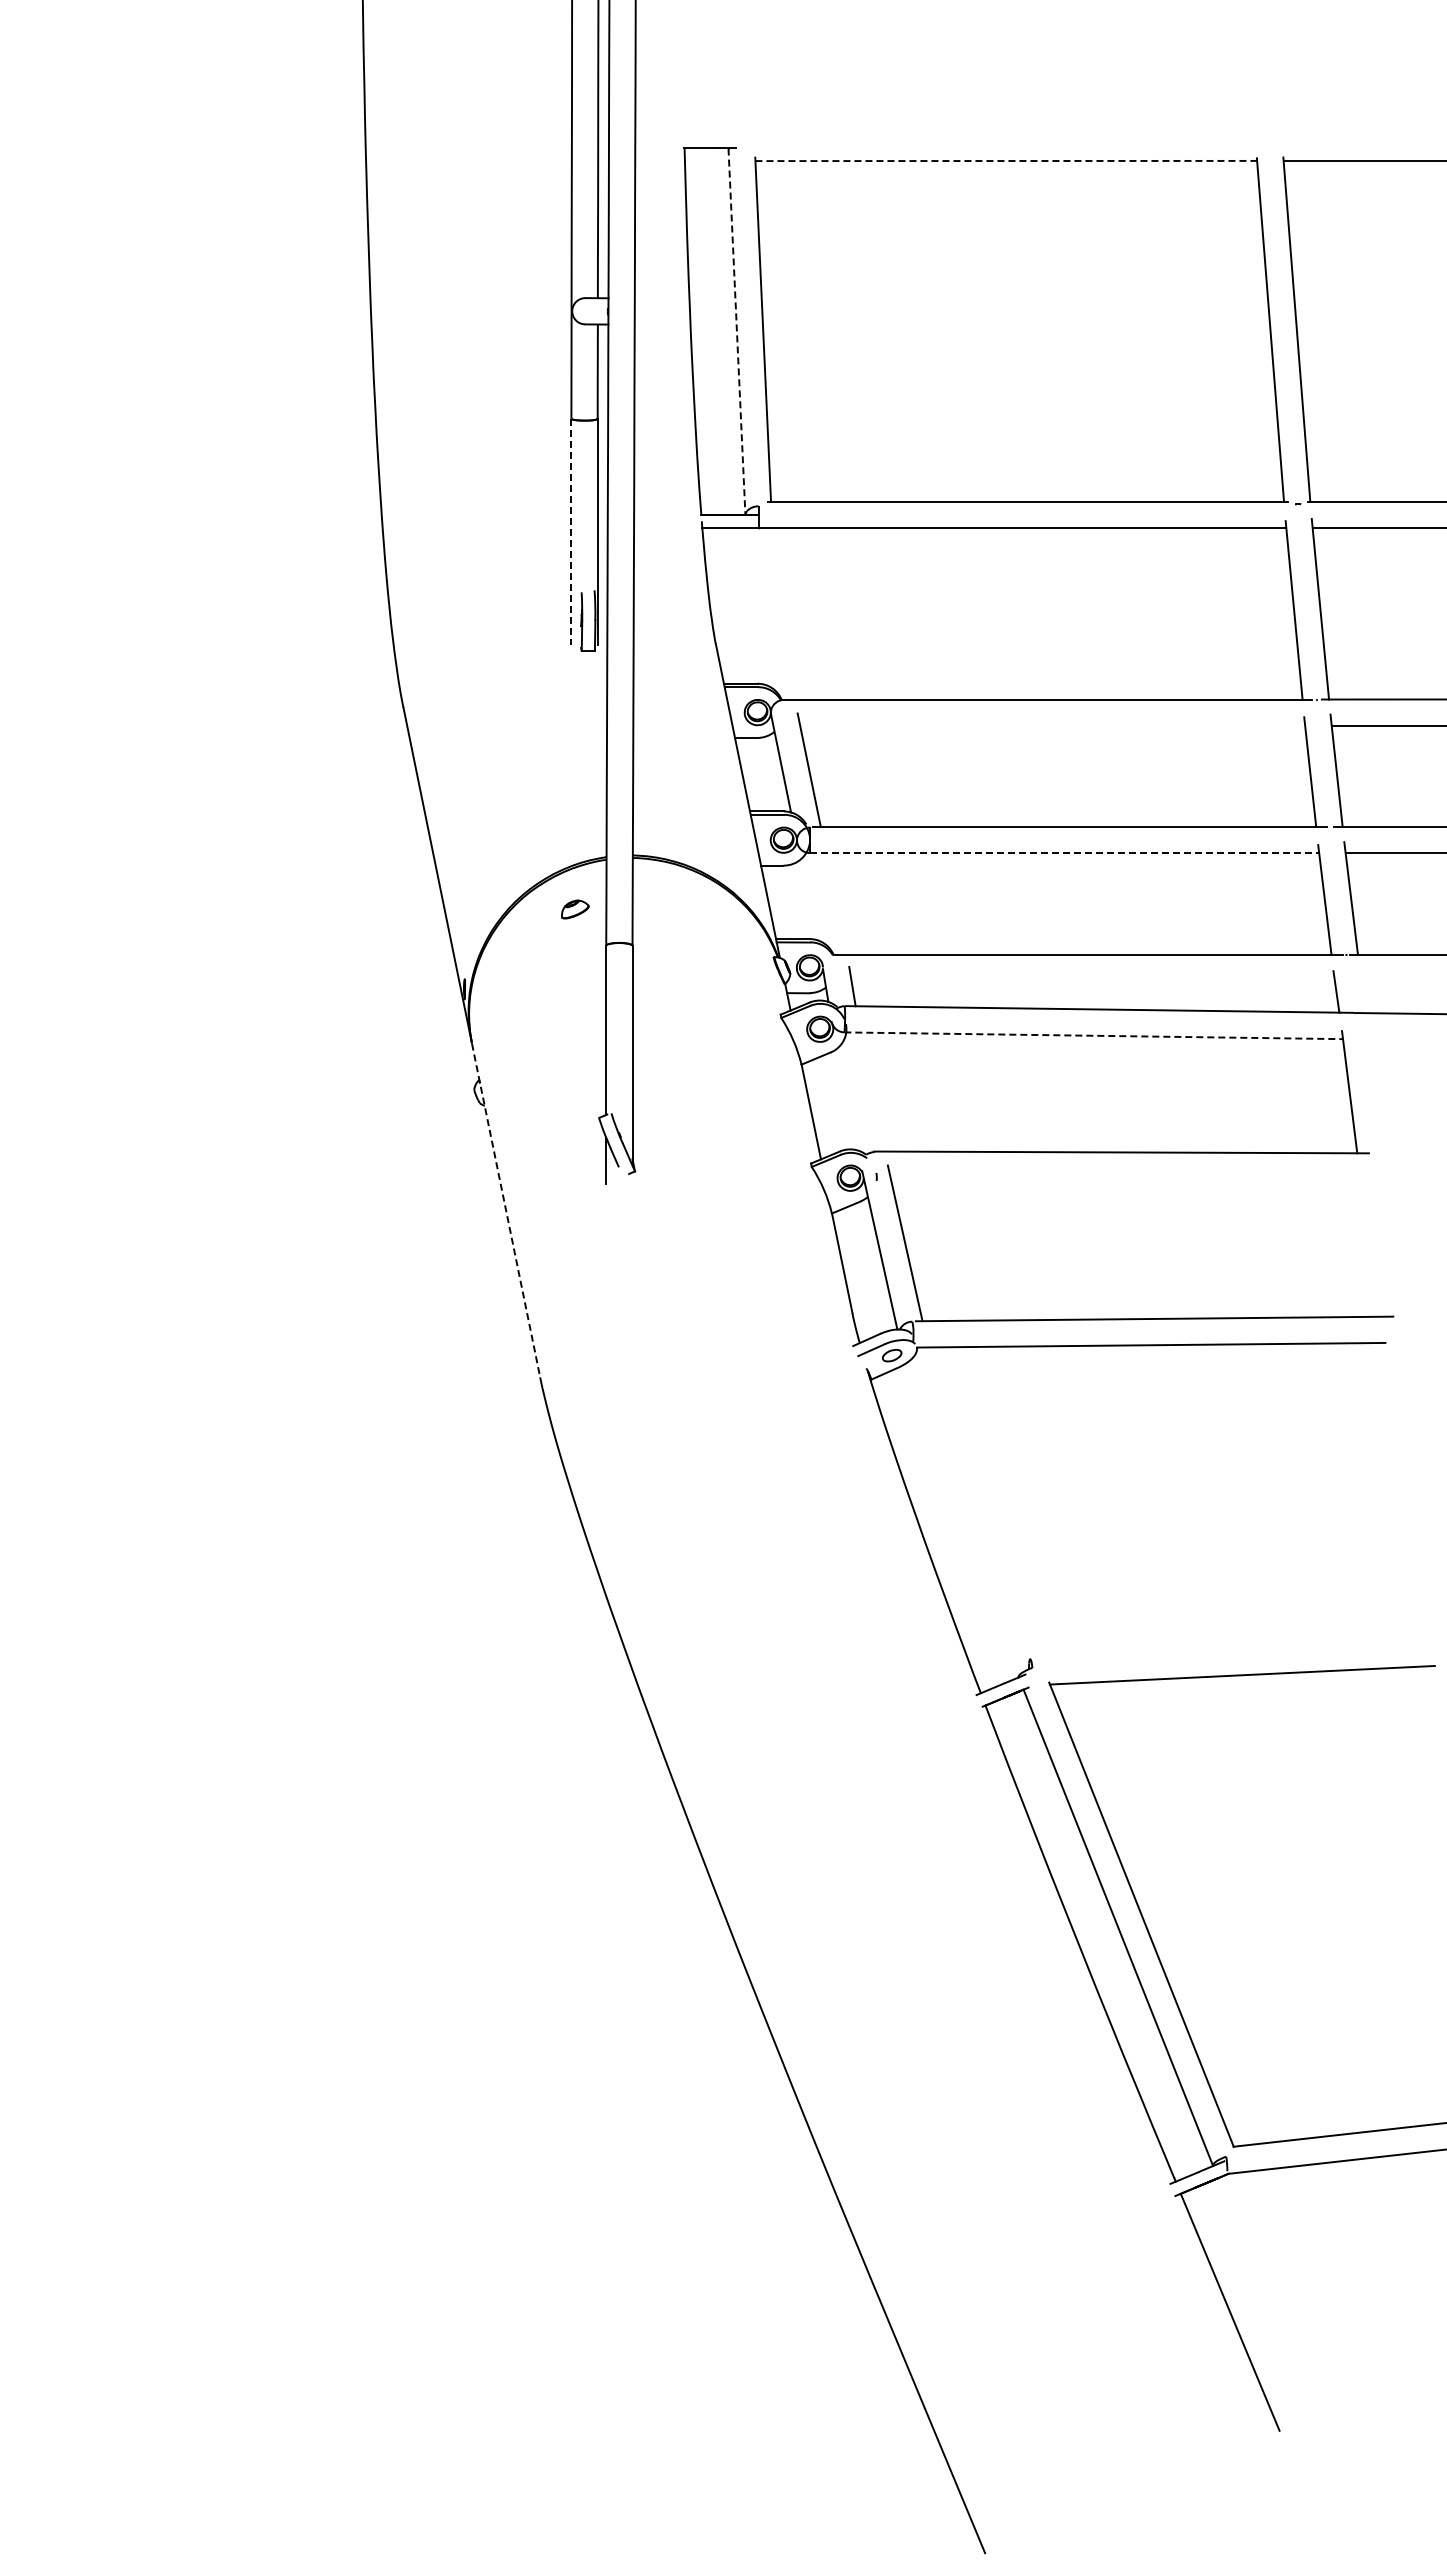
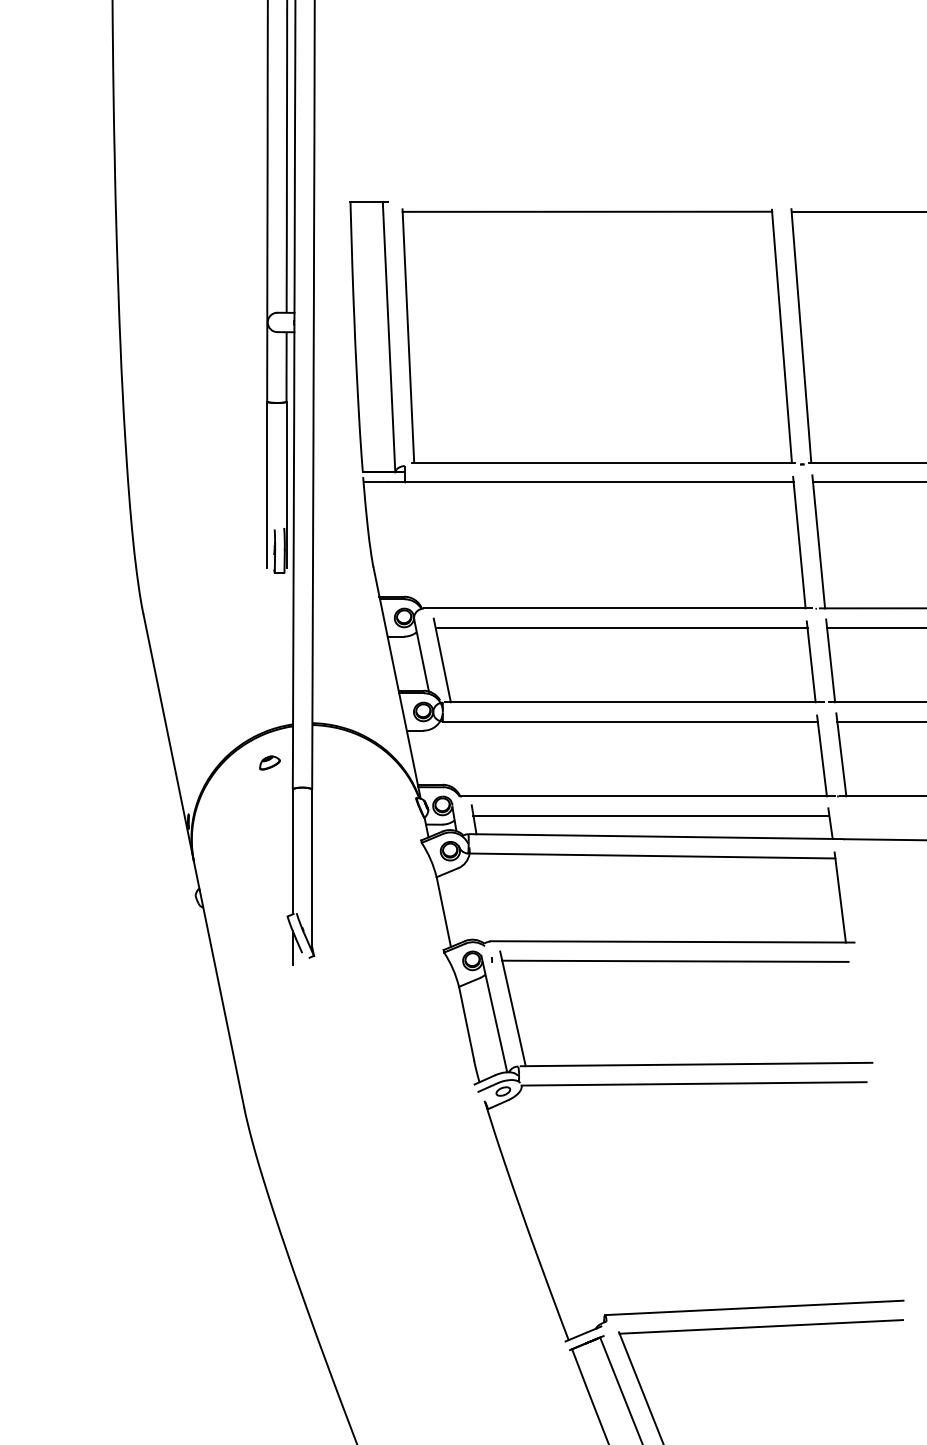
line: (1006, 161) -> (587, 212), dashed -> solid
line: (736, 332) -> (388, 338), dashed -> solid
line: (571, 532) -> (267, 485), dashed -> solid
line: (1052, 725) -> (621, 627), added
line: (1064, 853) -> (630, 721), dashed -> solid
line: (1092, 980) -> (650, 815), added
line: (1094, 1035) -> (652, 855), dashed -> solid
line: (1125, 1178) -> (675, 961), added
line: (506, 1211) -> (219, 985), dashed -> solid
line: (1232, 1649) -> (753, 1307), added

